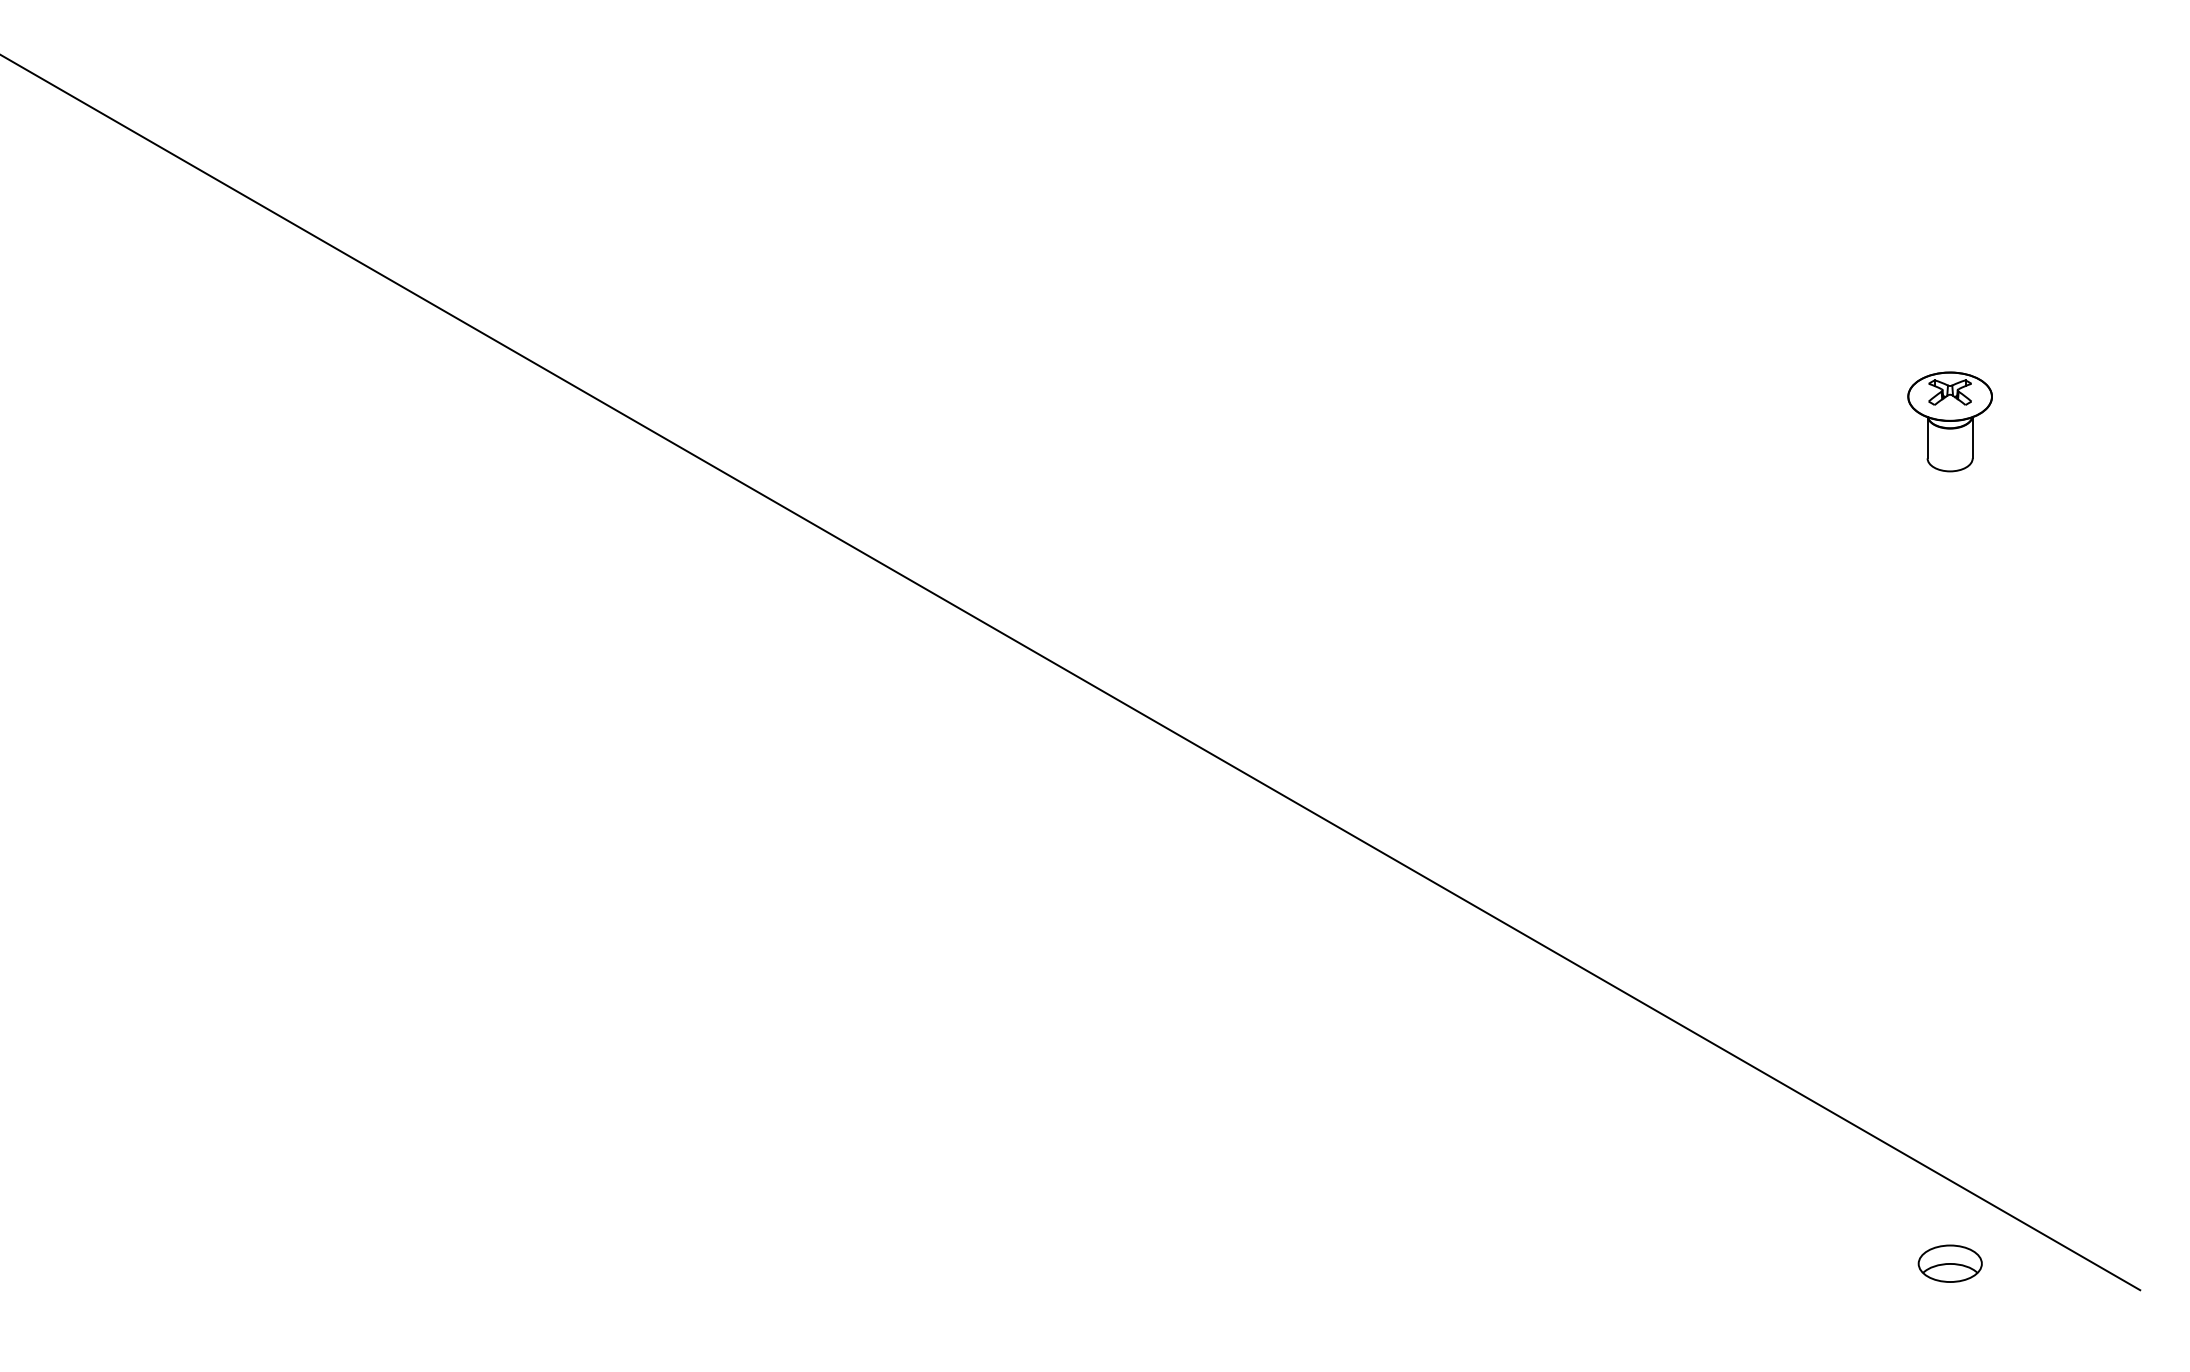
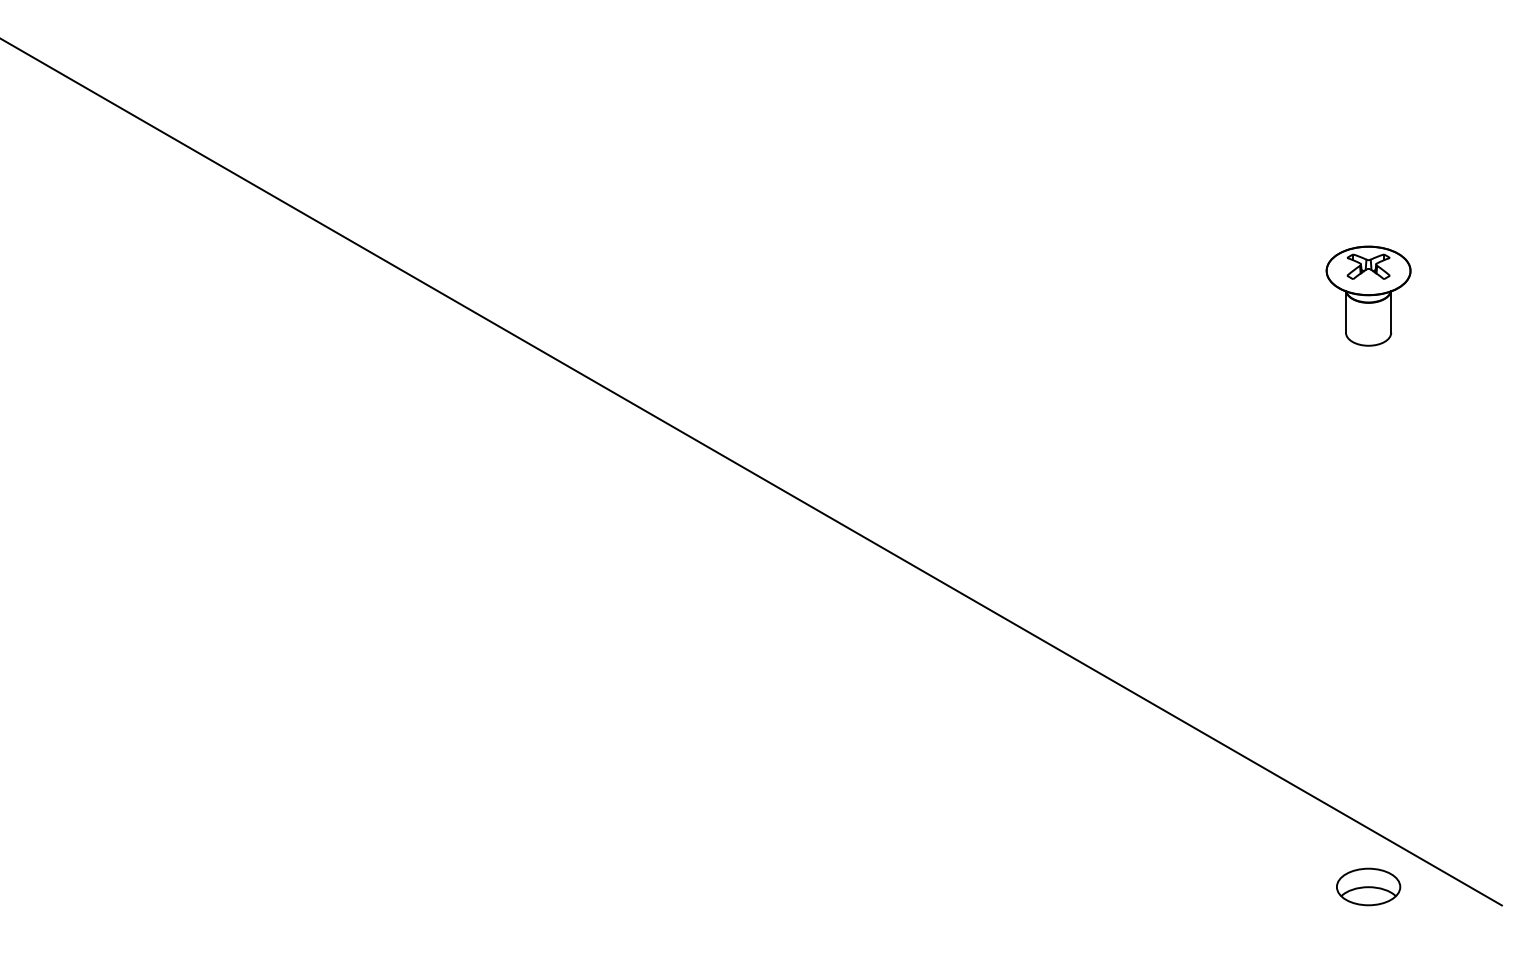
part: (1949, 421) -> (1368, 295), size x1.43
part: (1950, 1263) -> (1368, 886), size x1.43

